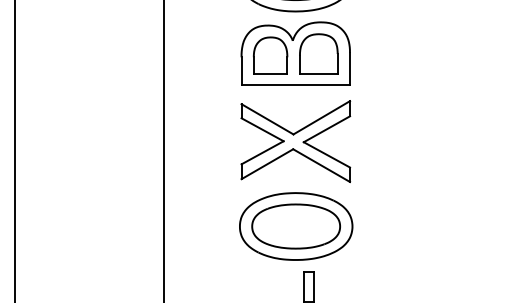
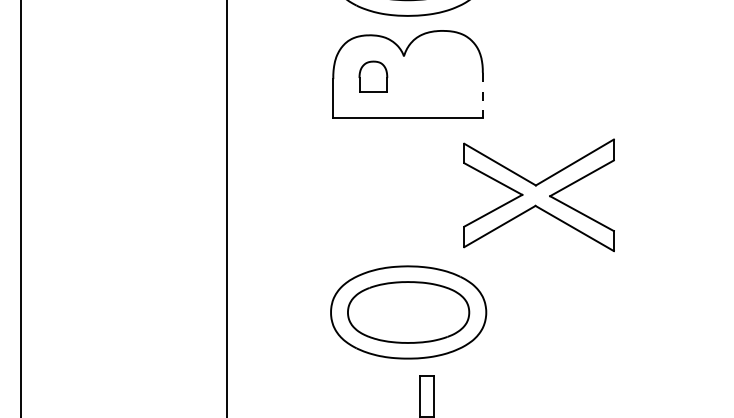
part: (318, 53) -> (439, 74), removed
part: (270, 55) -> (373, 76), size x0.6
line: (349, 69) -> (482, 96), solid -> dashed
part: (295, 141) -> (538, 195), moved

